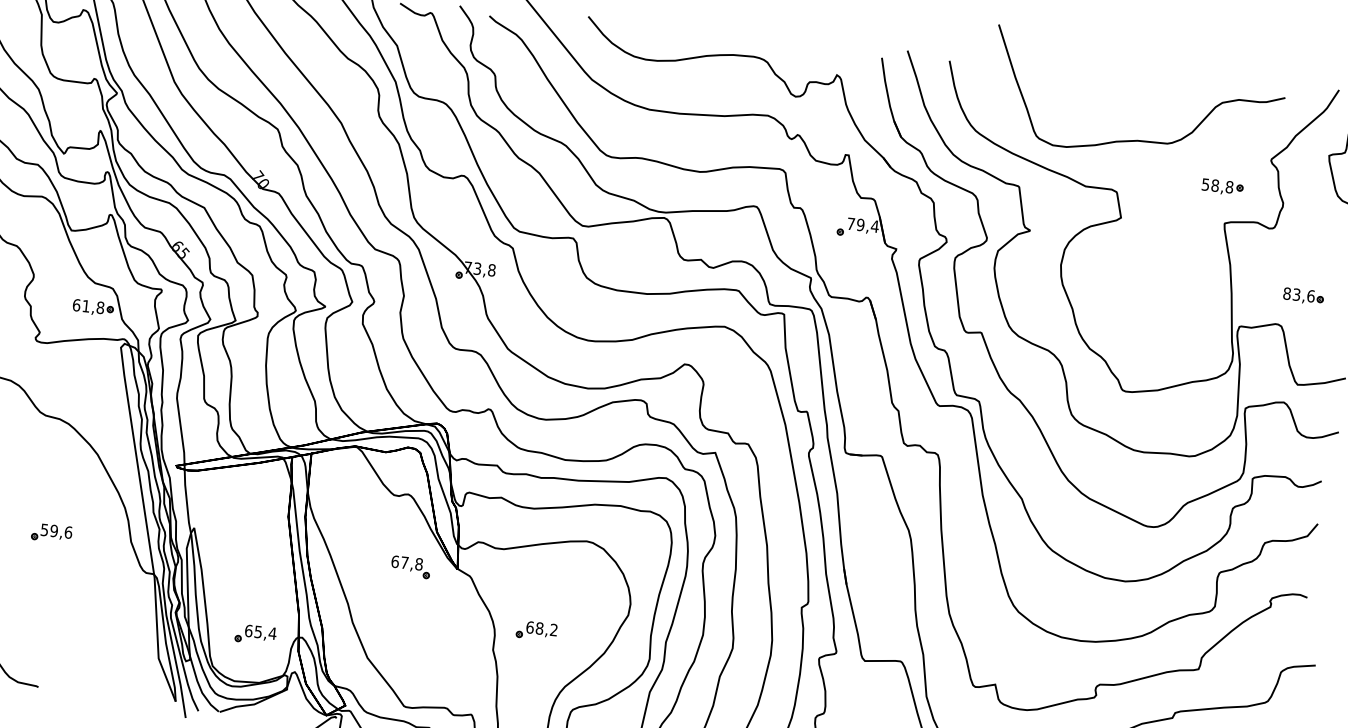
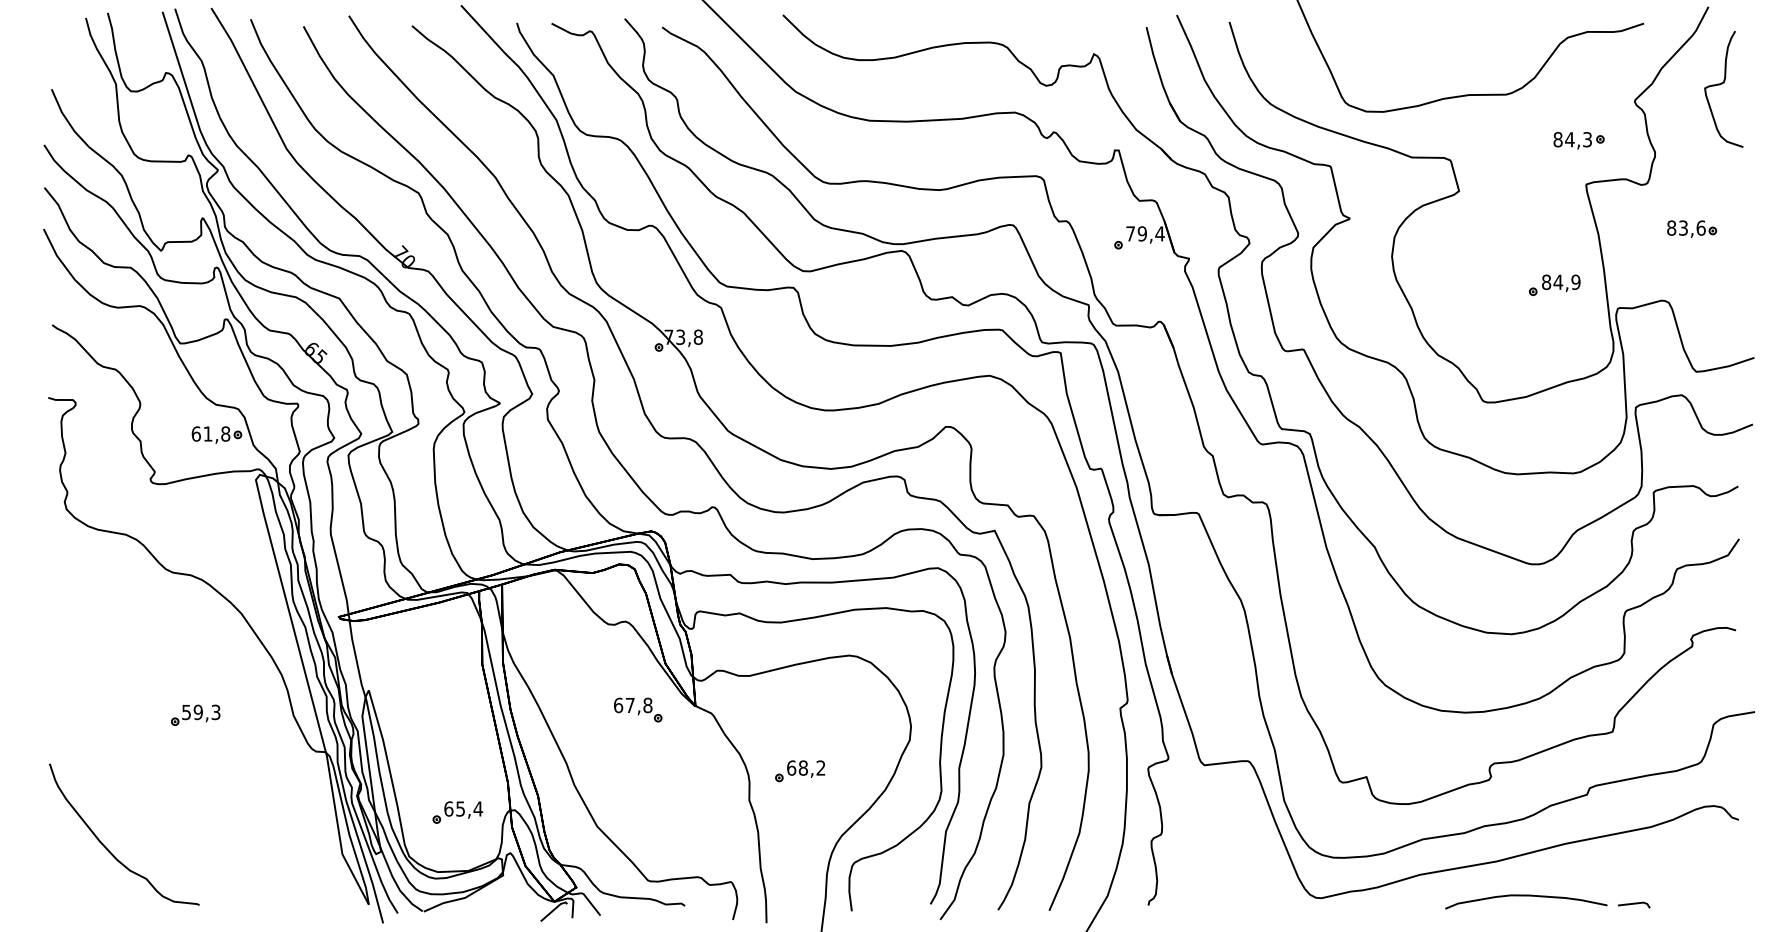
text: (1217, 185) -> (1572, 139), 58,8 -> 84,3
part: (1304, 295) -> (1692, 228), moved
part: (1190, 301) -> (1554, 284), added
text: (68, 532) -> (215, 712), 59,6 -> 59,3

